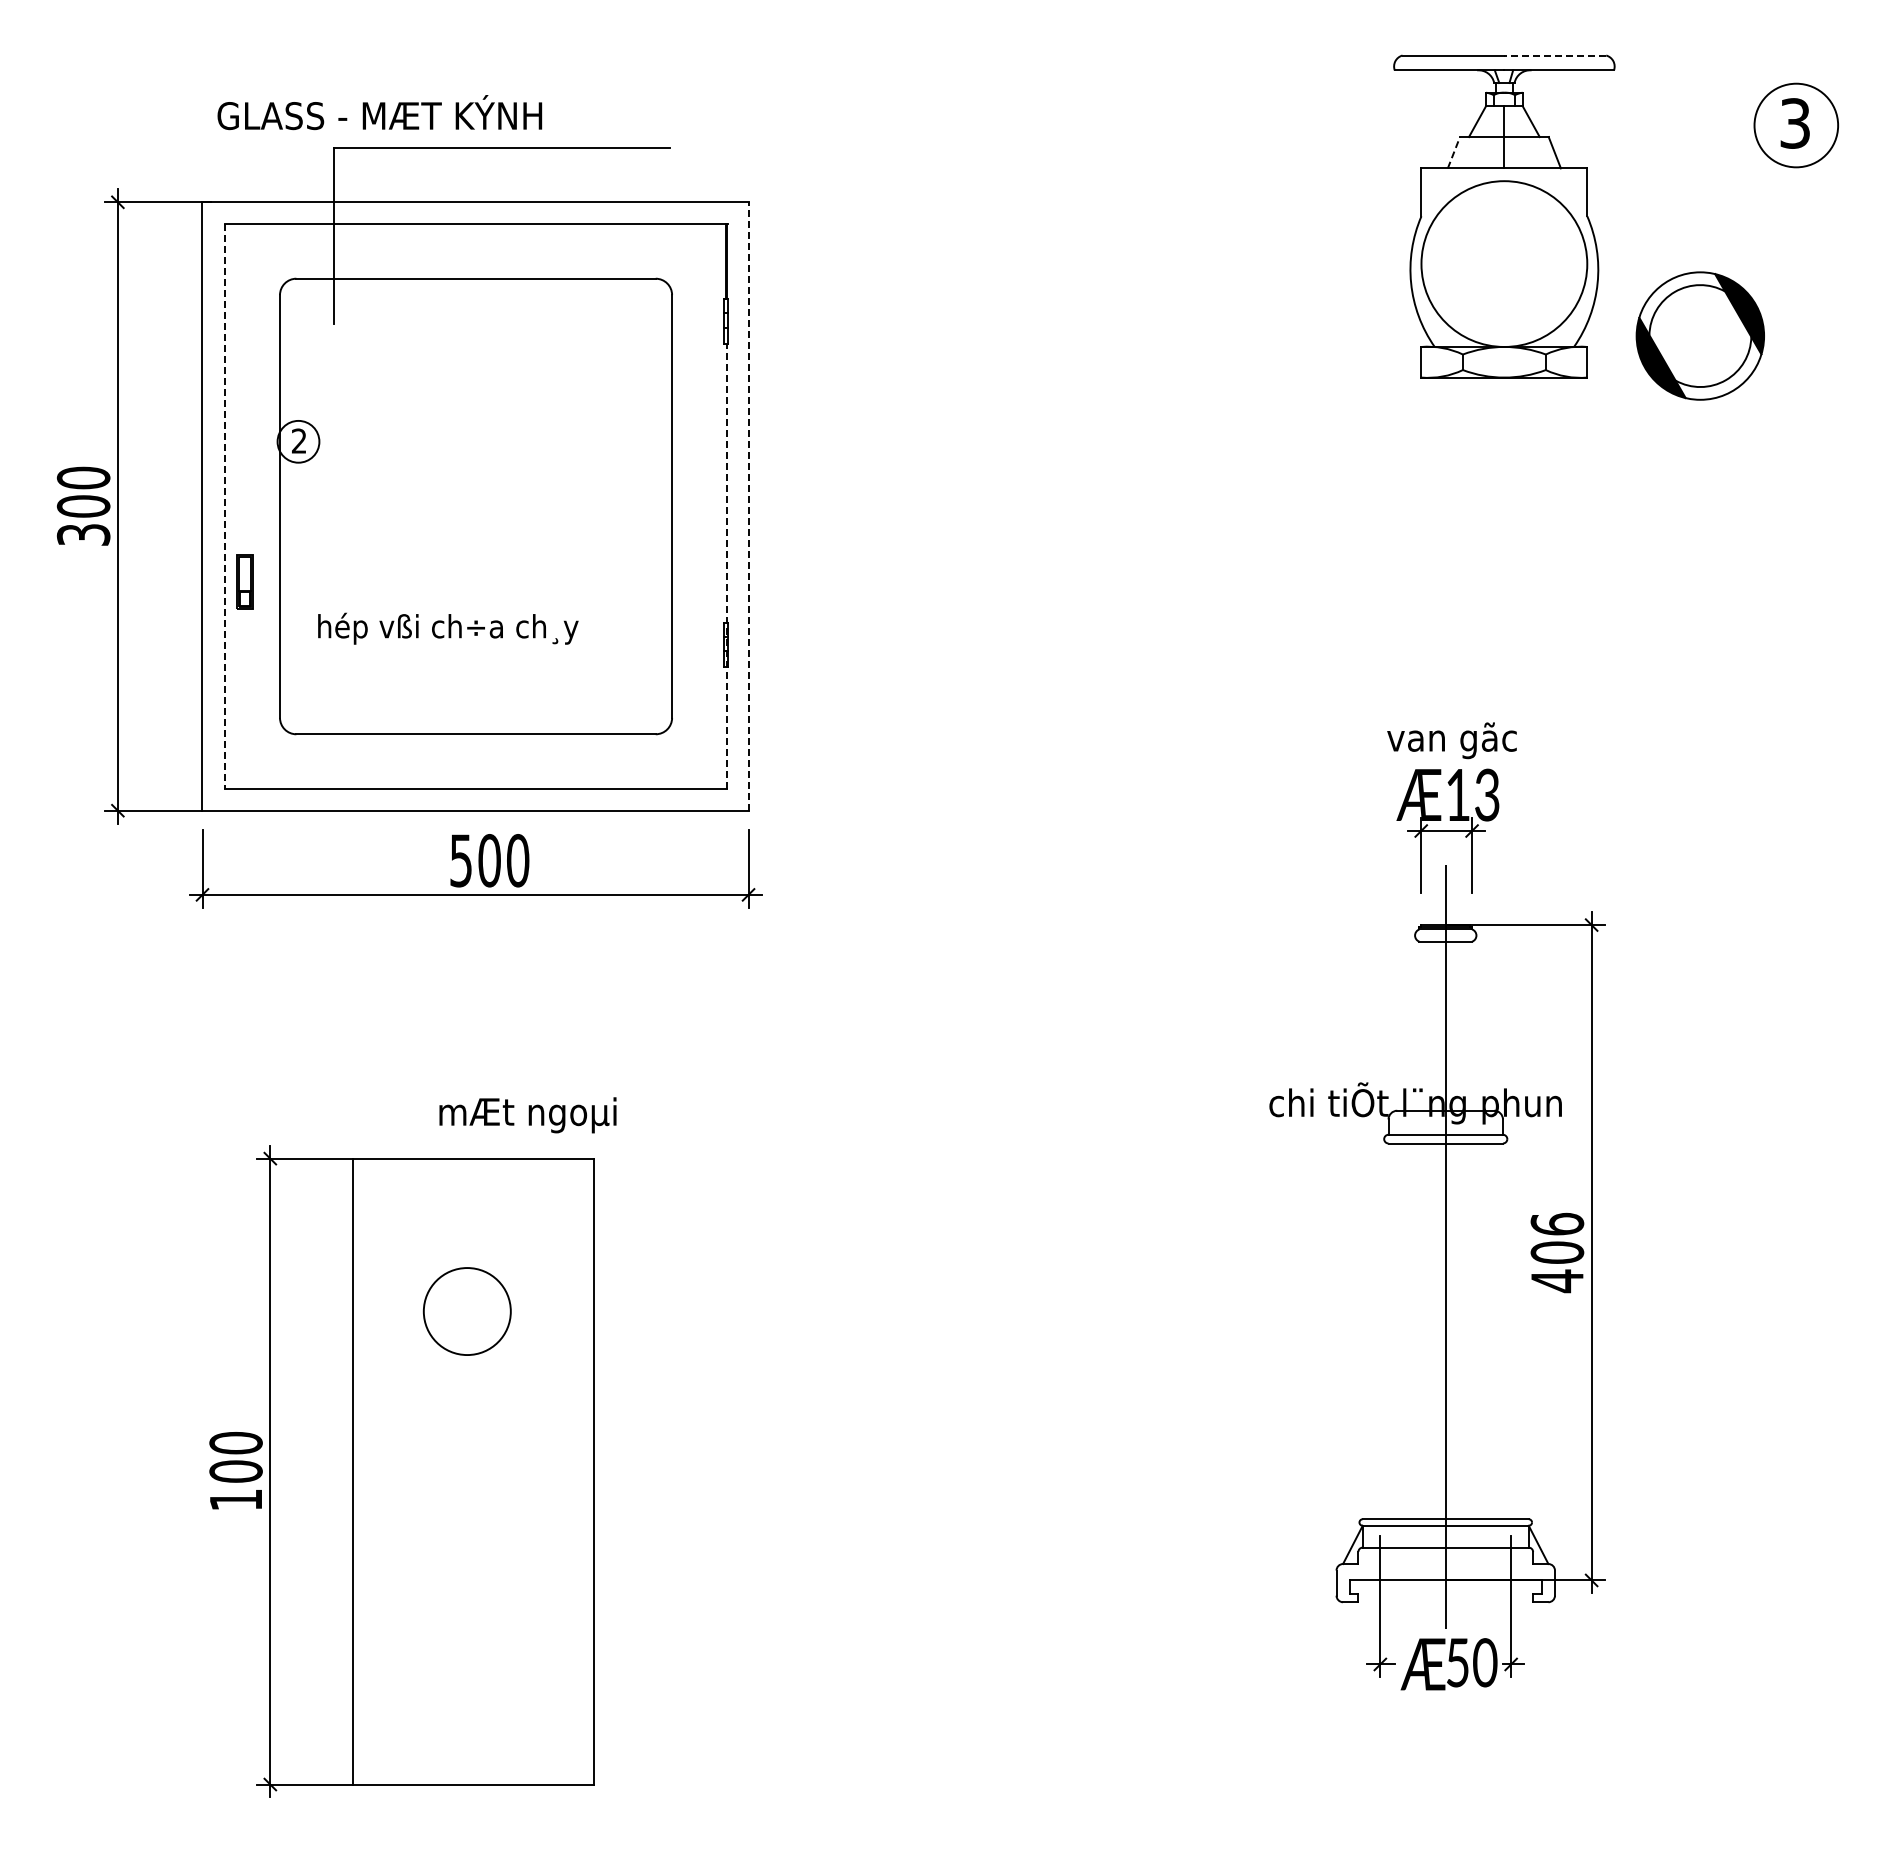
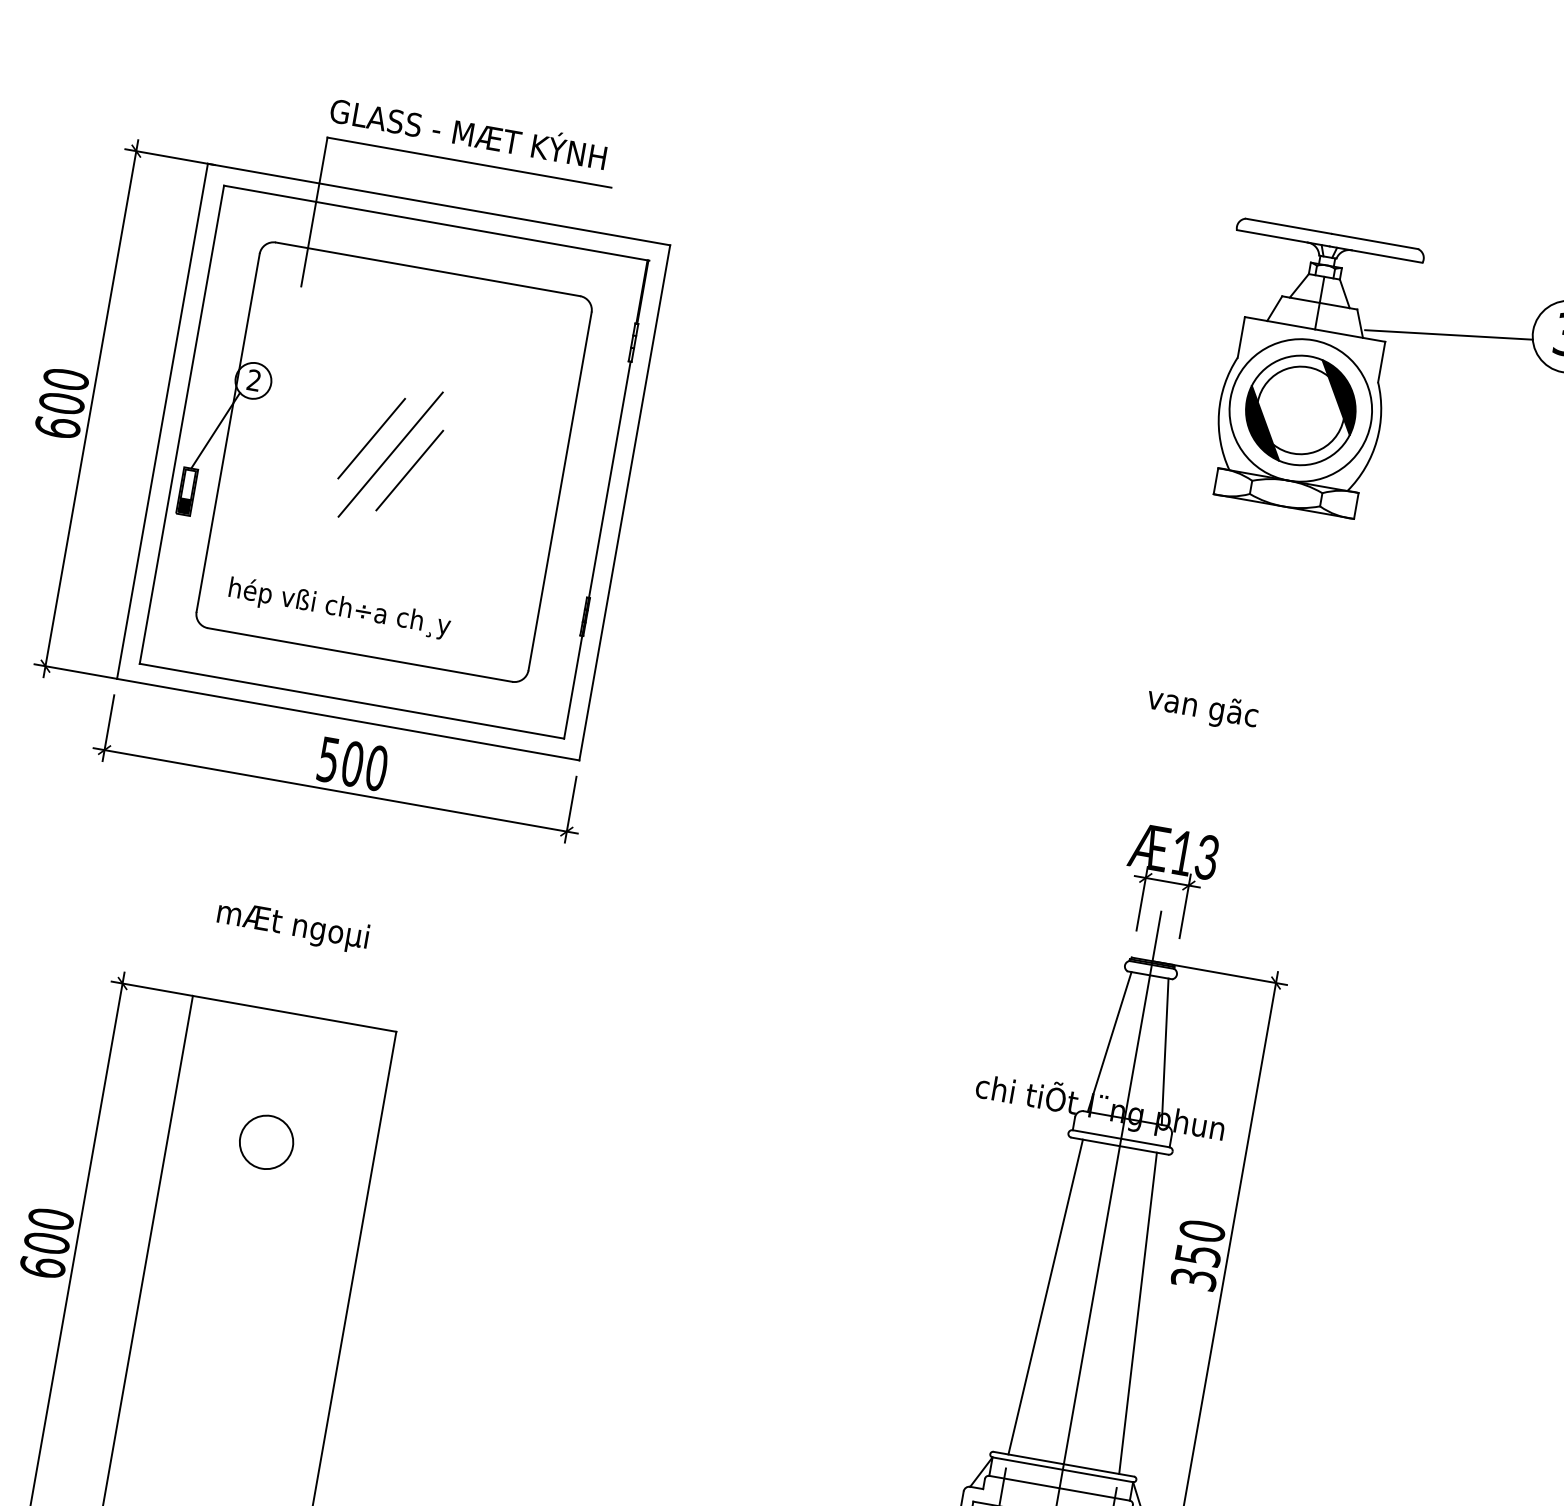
line: (1555, 55) -> (1375, 241), dashed -> solid
text: (379, 112) -> (468, 131), moved
line: (1658, 147) -> (1448, 334), added
line: (1453, 152) -> (1274, 308), dashed -> solid
part: (1699, 335) -> (1300, 409), moved
line: (445, 483) -> (371, 438), added
line: (470, 498) -> (390, 454), added
line: (748, 505) -> (624, 501), dashed -> solid
line: (225, 506) -> (182, 424), dashed -> solid
line: (264, 506) -> (215, 430), added
line: (495, 512) -> (409, 470), added
text: (83, 534) -> (57, 427), 300 -> 600
line: (726, 566) -> (597, 550), dashed -> solid
fill: (244, 599) -> (184, 506), added
text: (448, 628) -> (339, 607), moved
text: (1451, 740) -> (1202, 708), moved
line: (1412, 1025) -> (1109, 1041), added
line: (1478, 1025) -> (1165, 1051), added
text: (527, 1115) -> (292, 926), moved
text: (1557, 1252) -> (1198, 1255), 406 -> 350
circle: (467, 1311) -> (266, 1142), size x0.71
line: (1391, 1331) -> (1045, 1297), added
line: (1500, 1331) -> (1138, 1313), added
text: (235, 1499) -> (42, 1266), 100 -> 600

